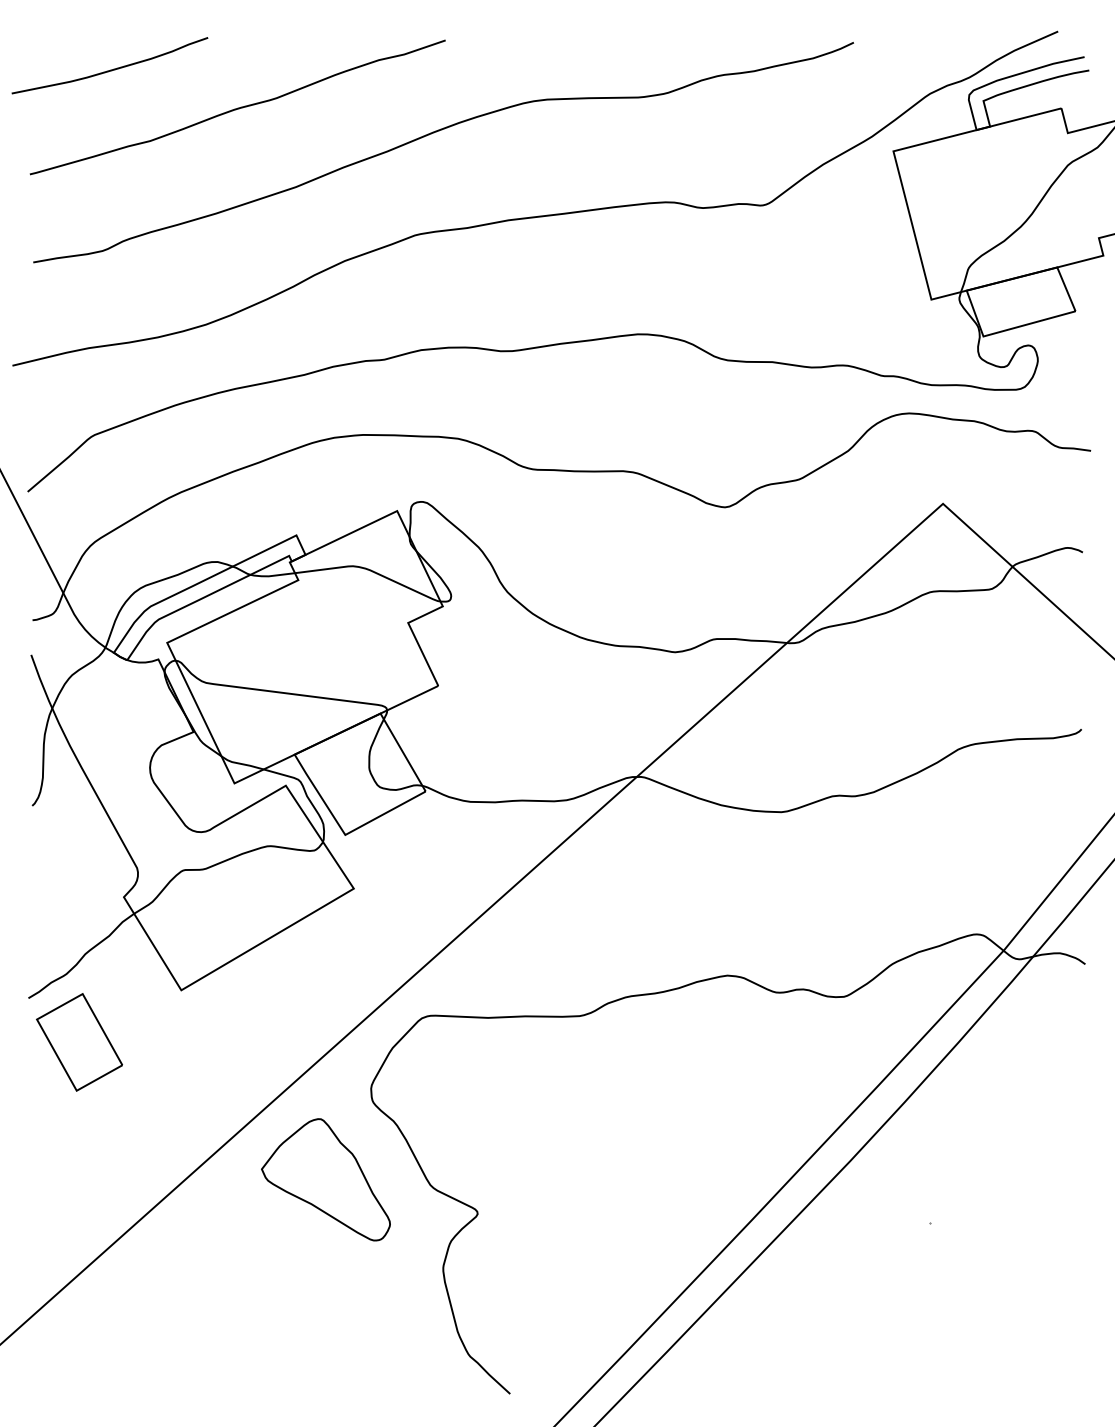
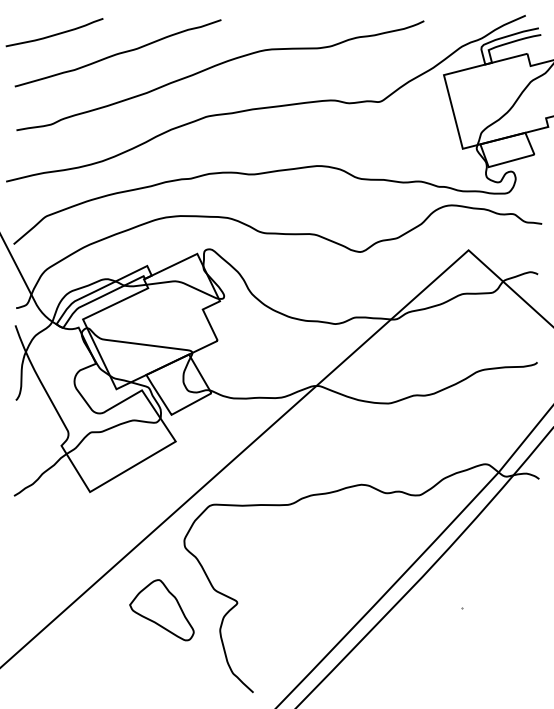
part: (79, 1041) -> (39, 517), removed
part: (325, 1180) -> (161, 610), moved

